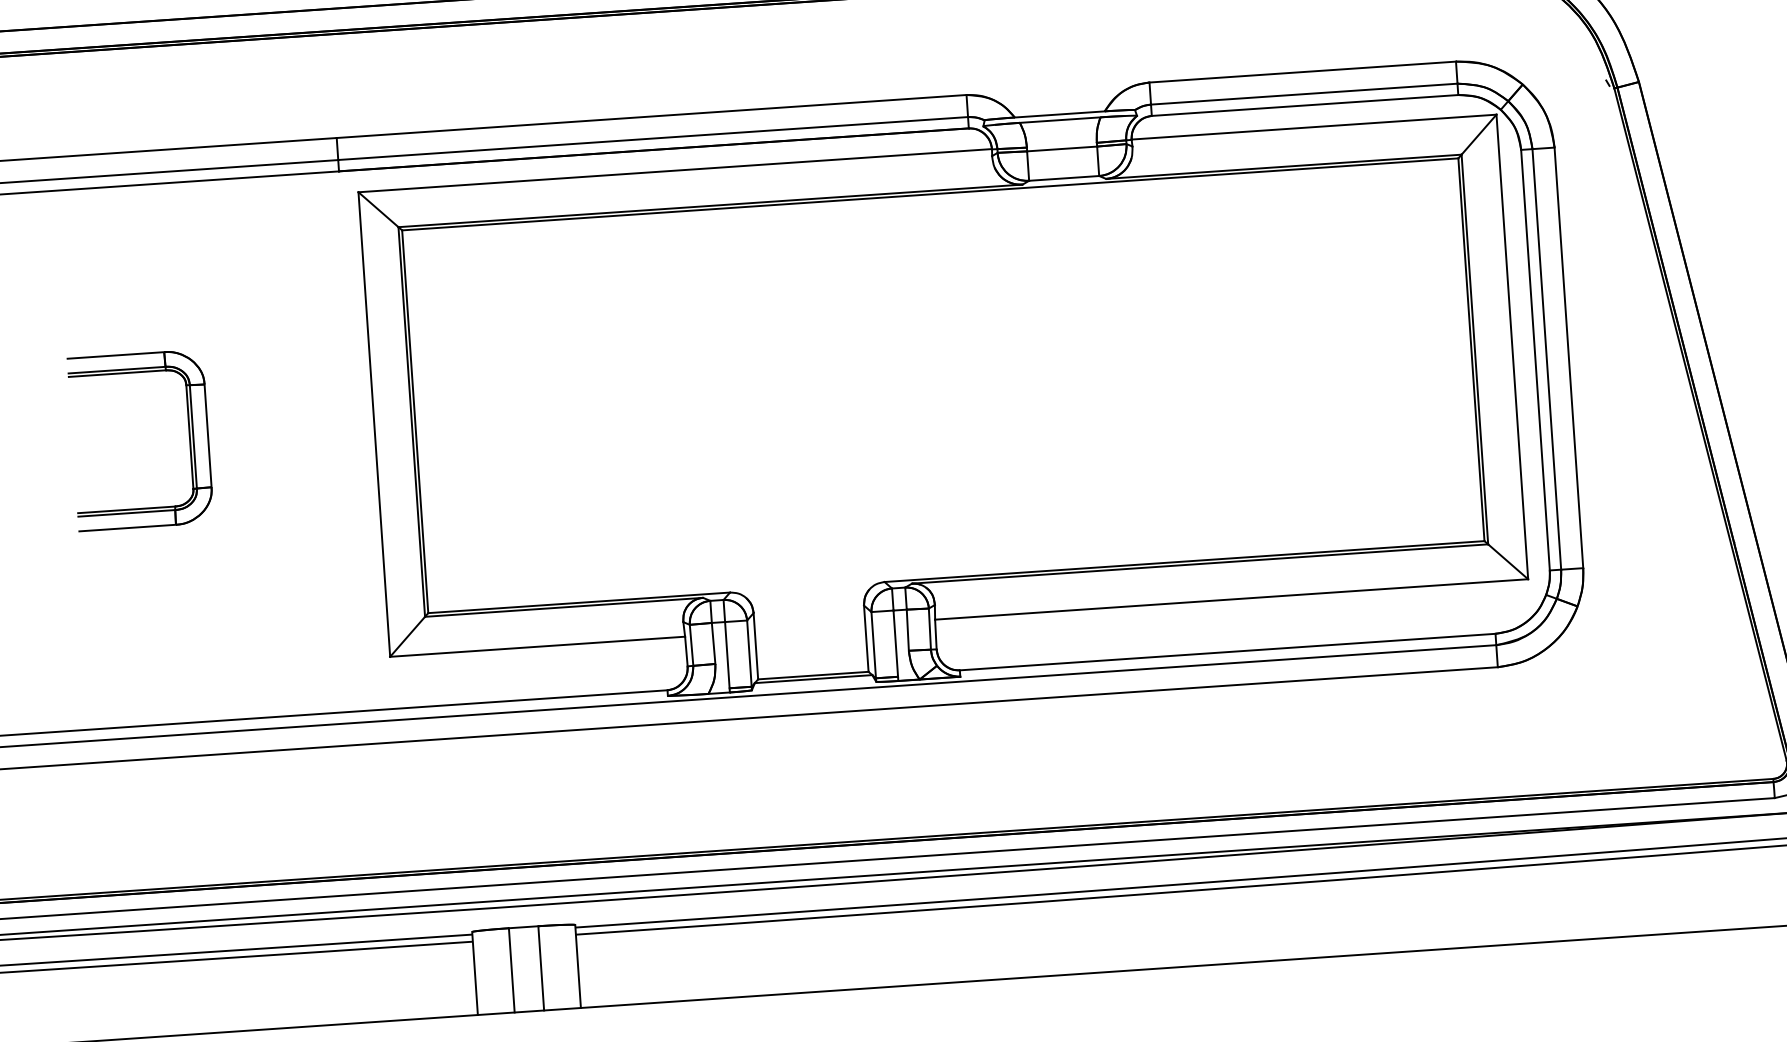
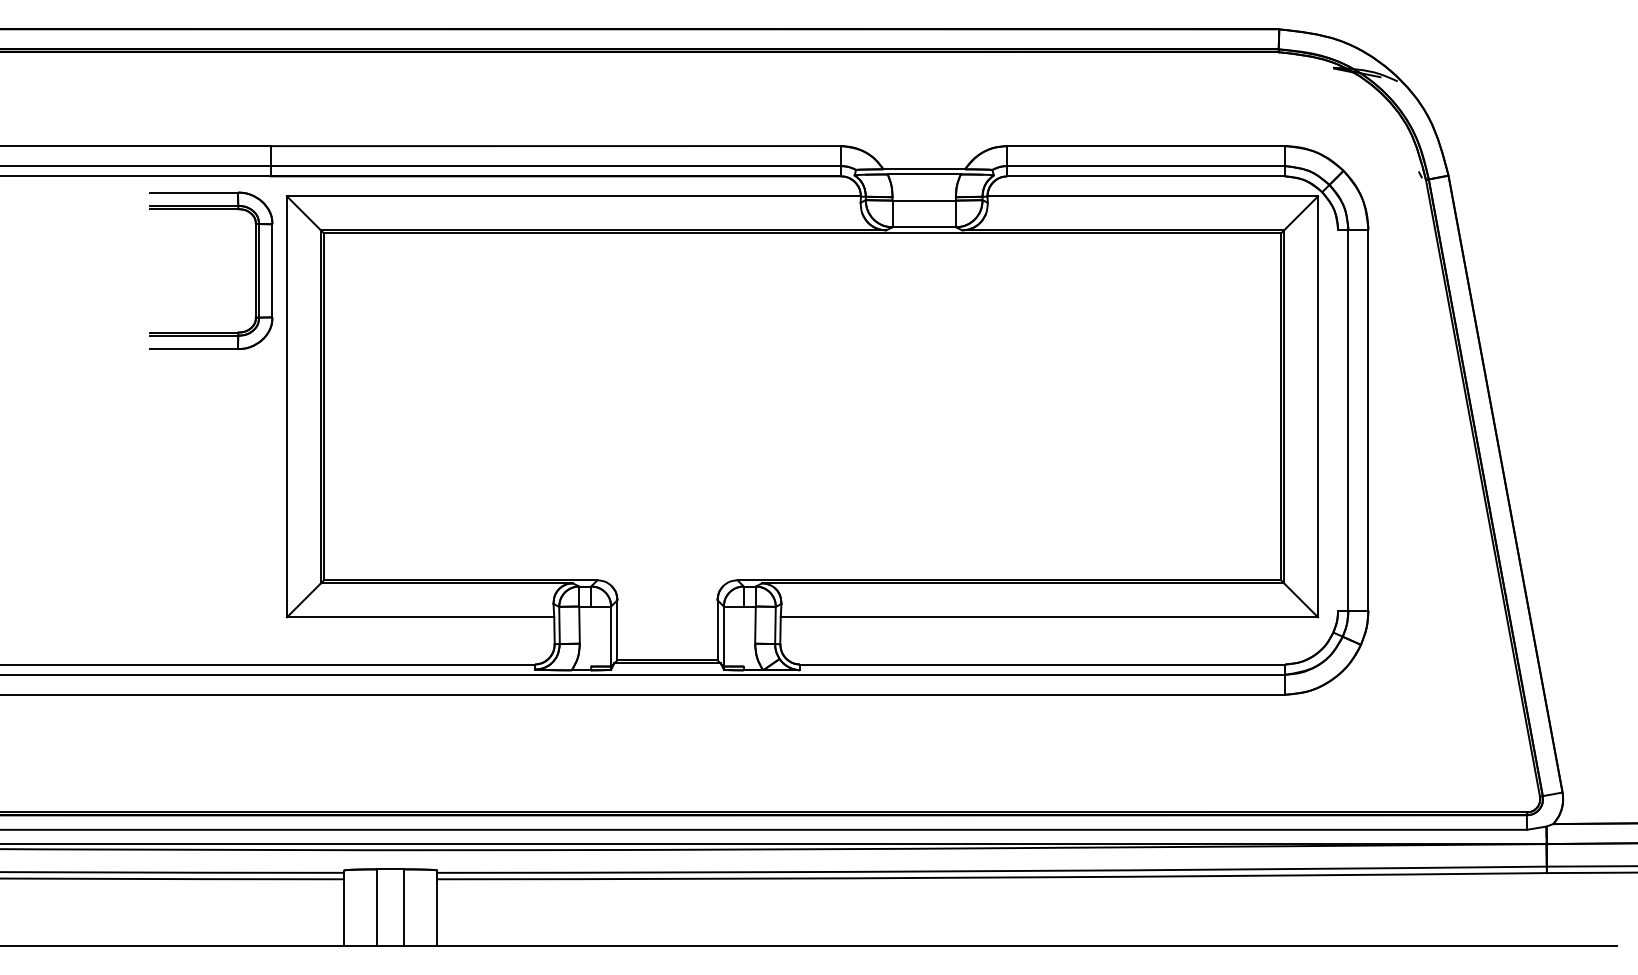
line: (1535, 359) -> (1338, 419), removed
part: (189, 436) -> (255, 270), moved
line: (895, 643) -> (743, 636), removed
line: (727, 655) -> (591, 636), removed

